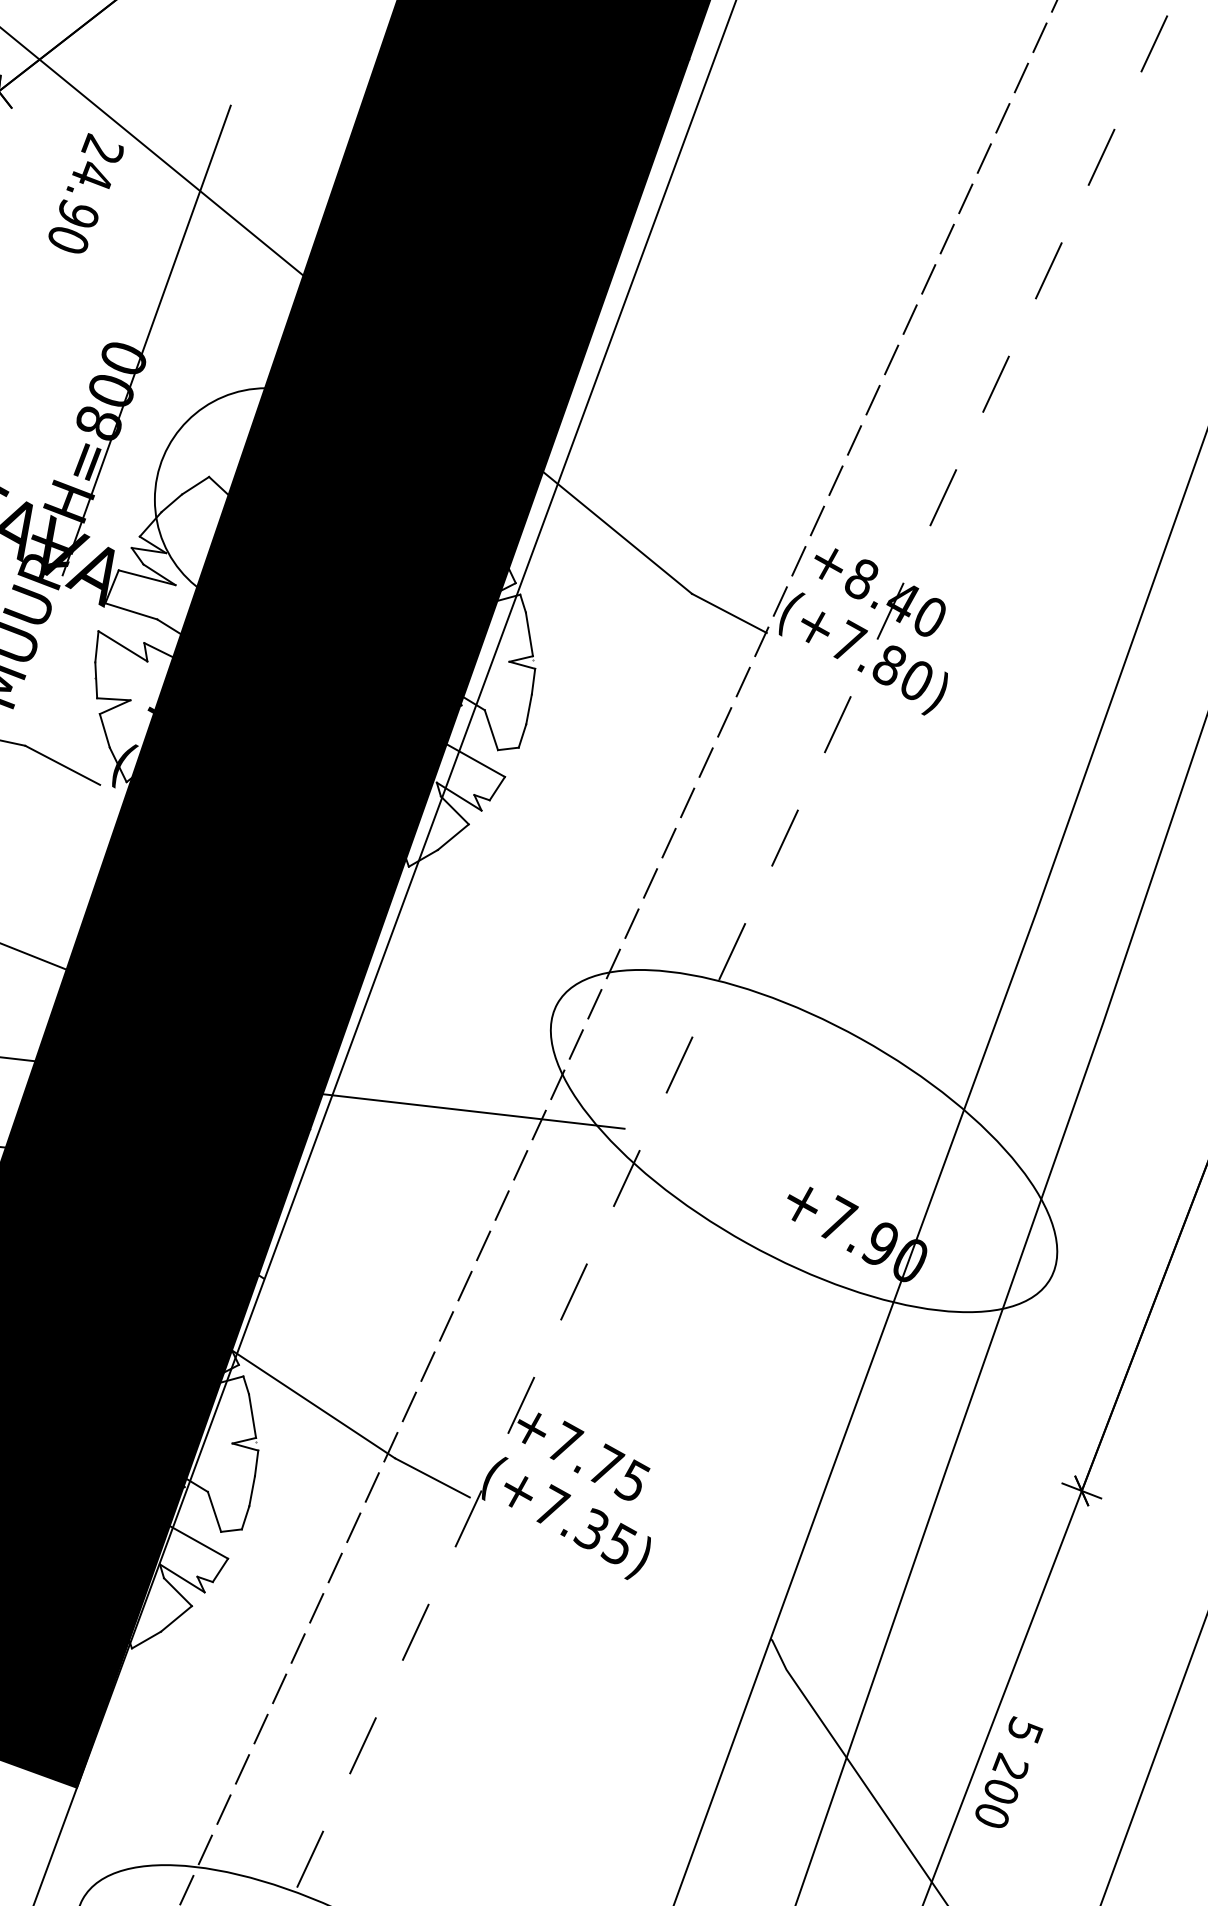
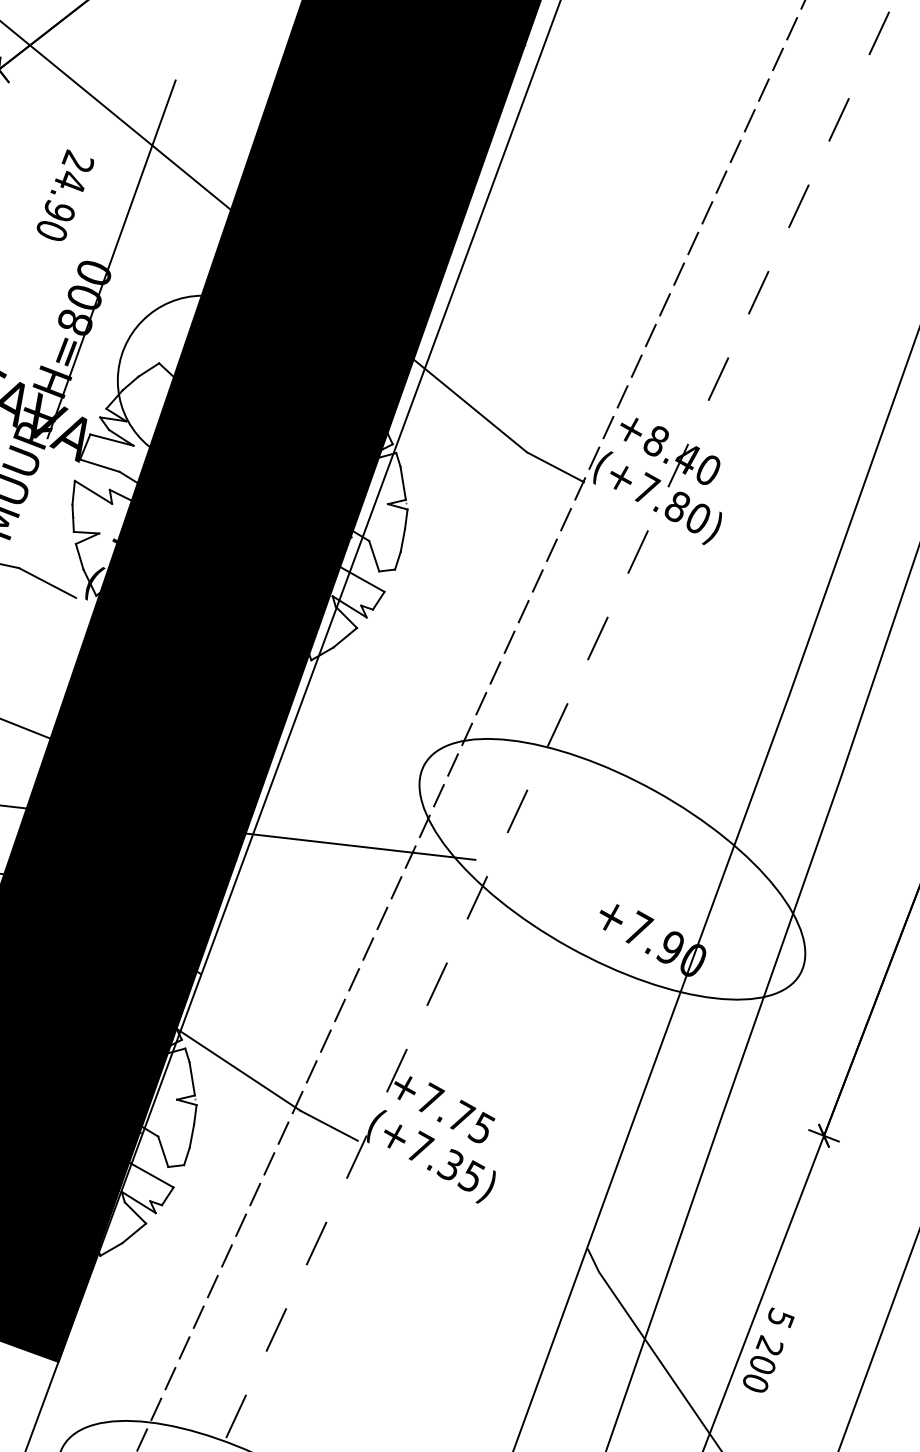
text: (84, 192) -> (64, 194), moved

